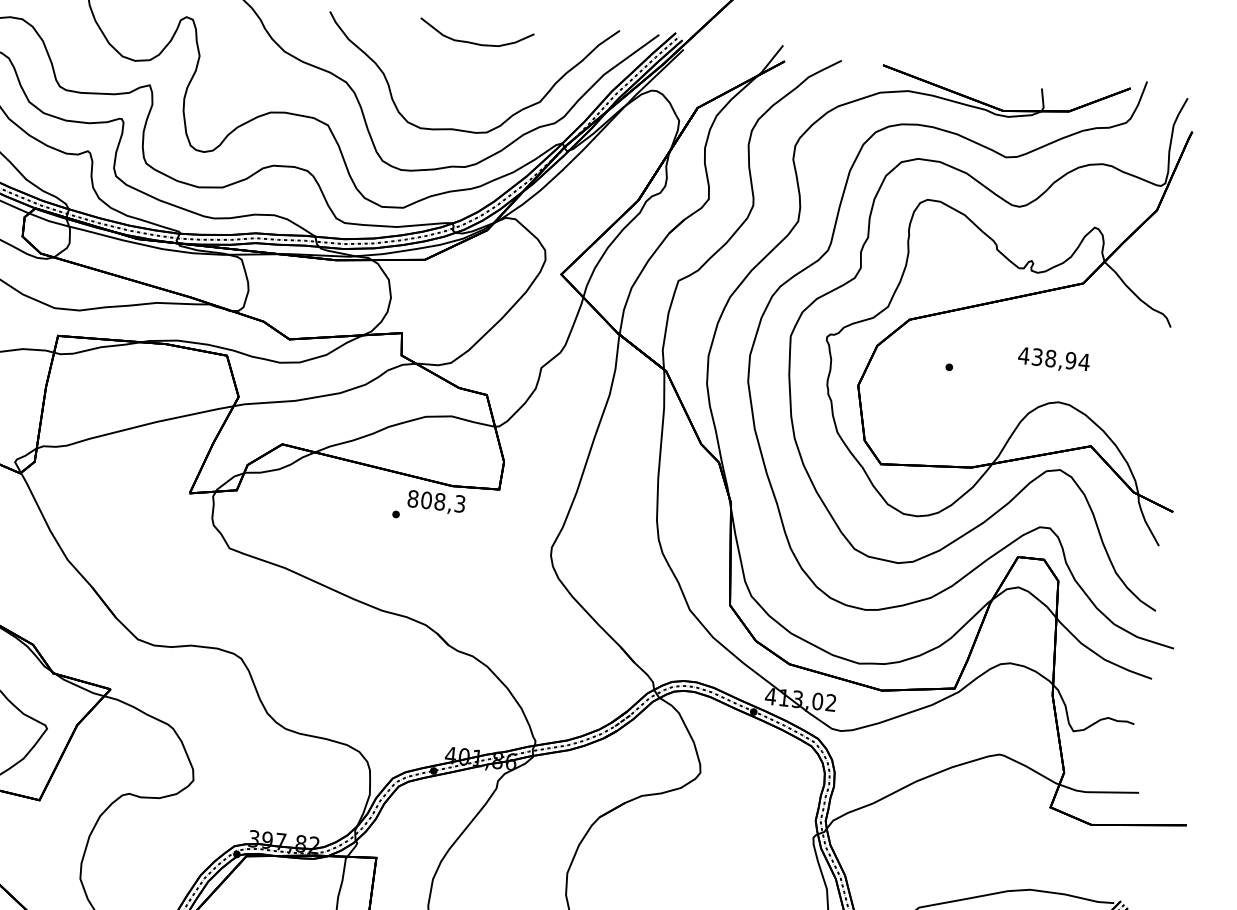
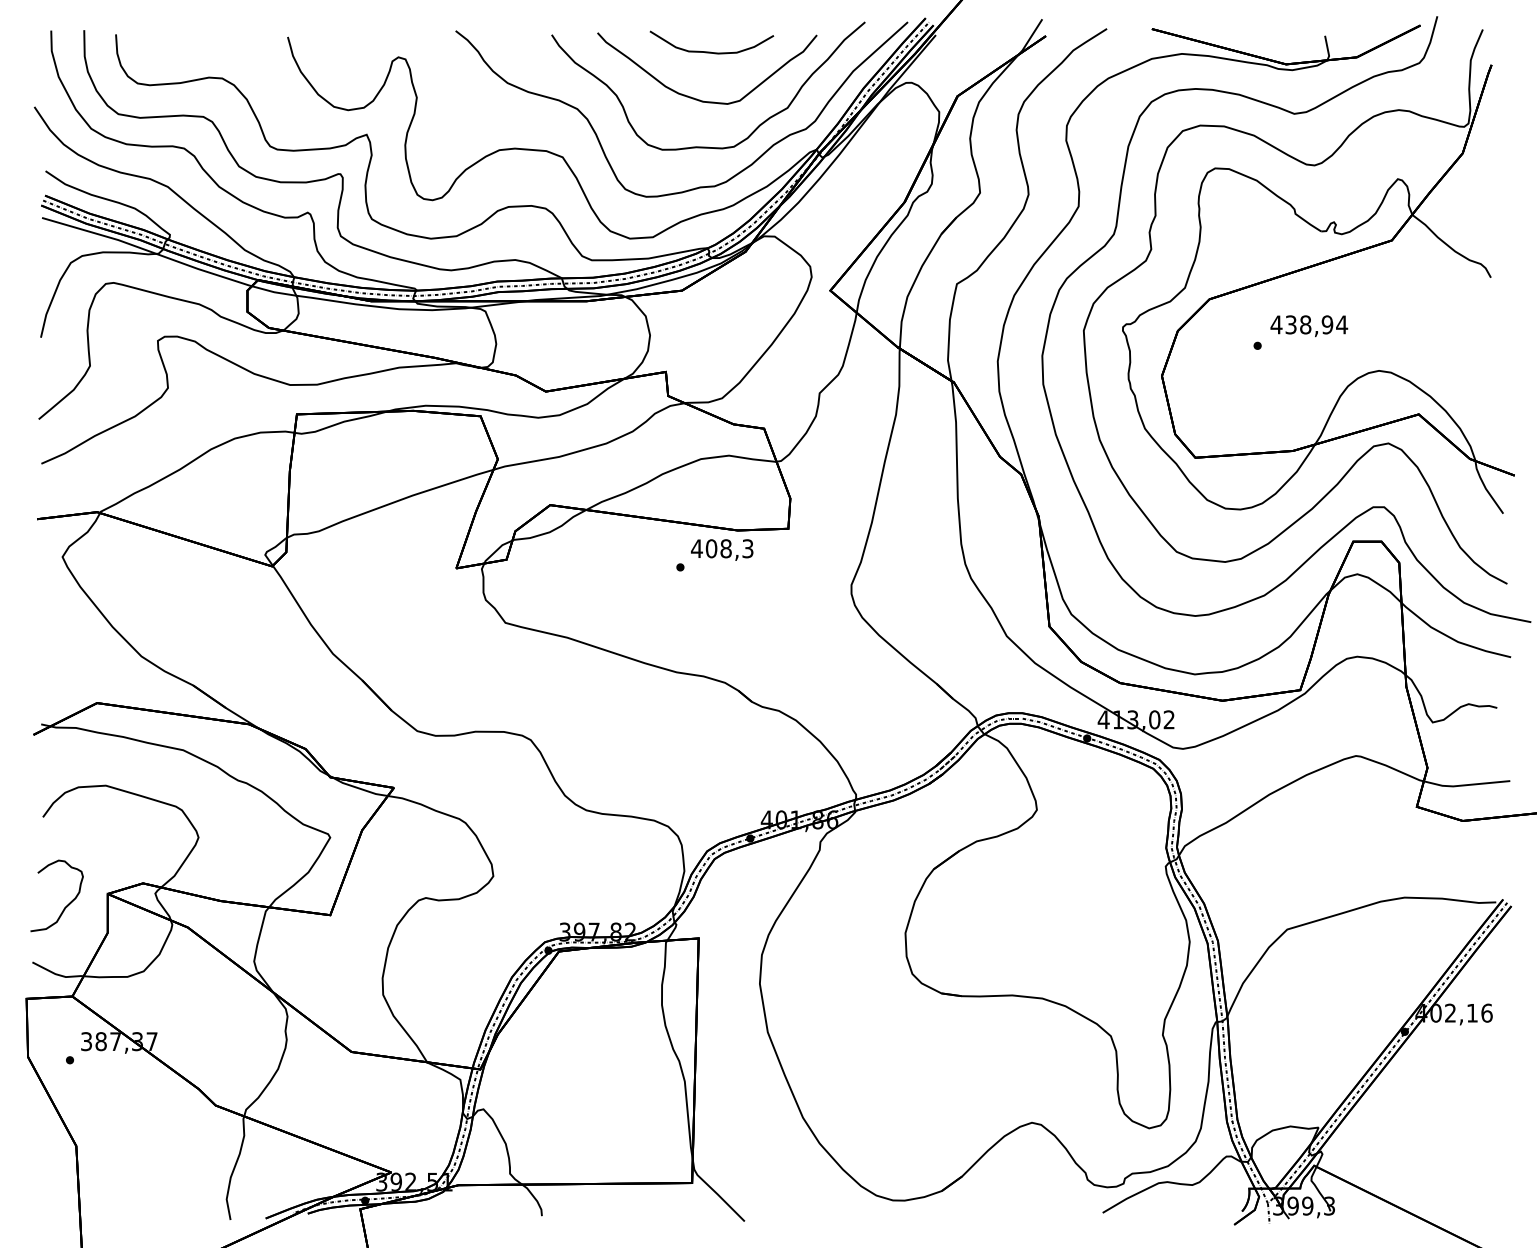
curve: (457, 84) -> (697, 98), added
text: (1054, 360) -> (1309, 326), moved
text: (412, 498) -> (696, 548), 808,3 -> 408,3

